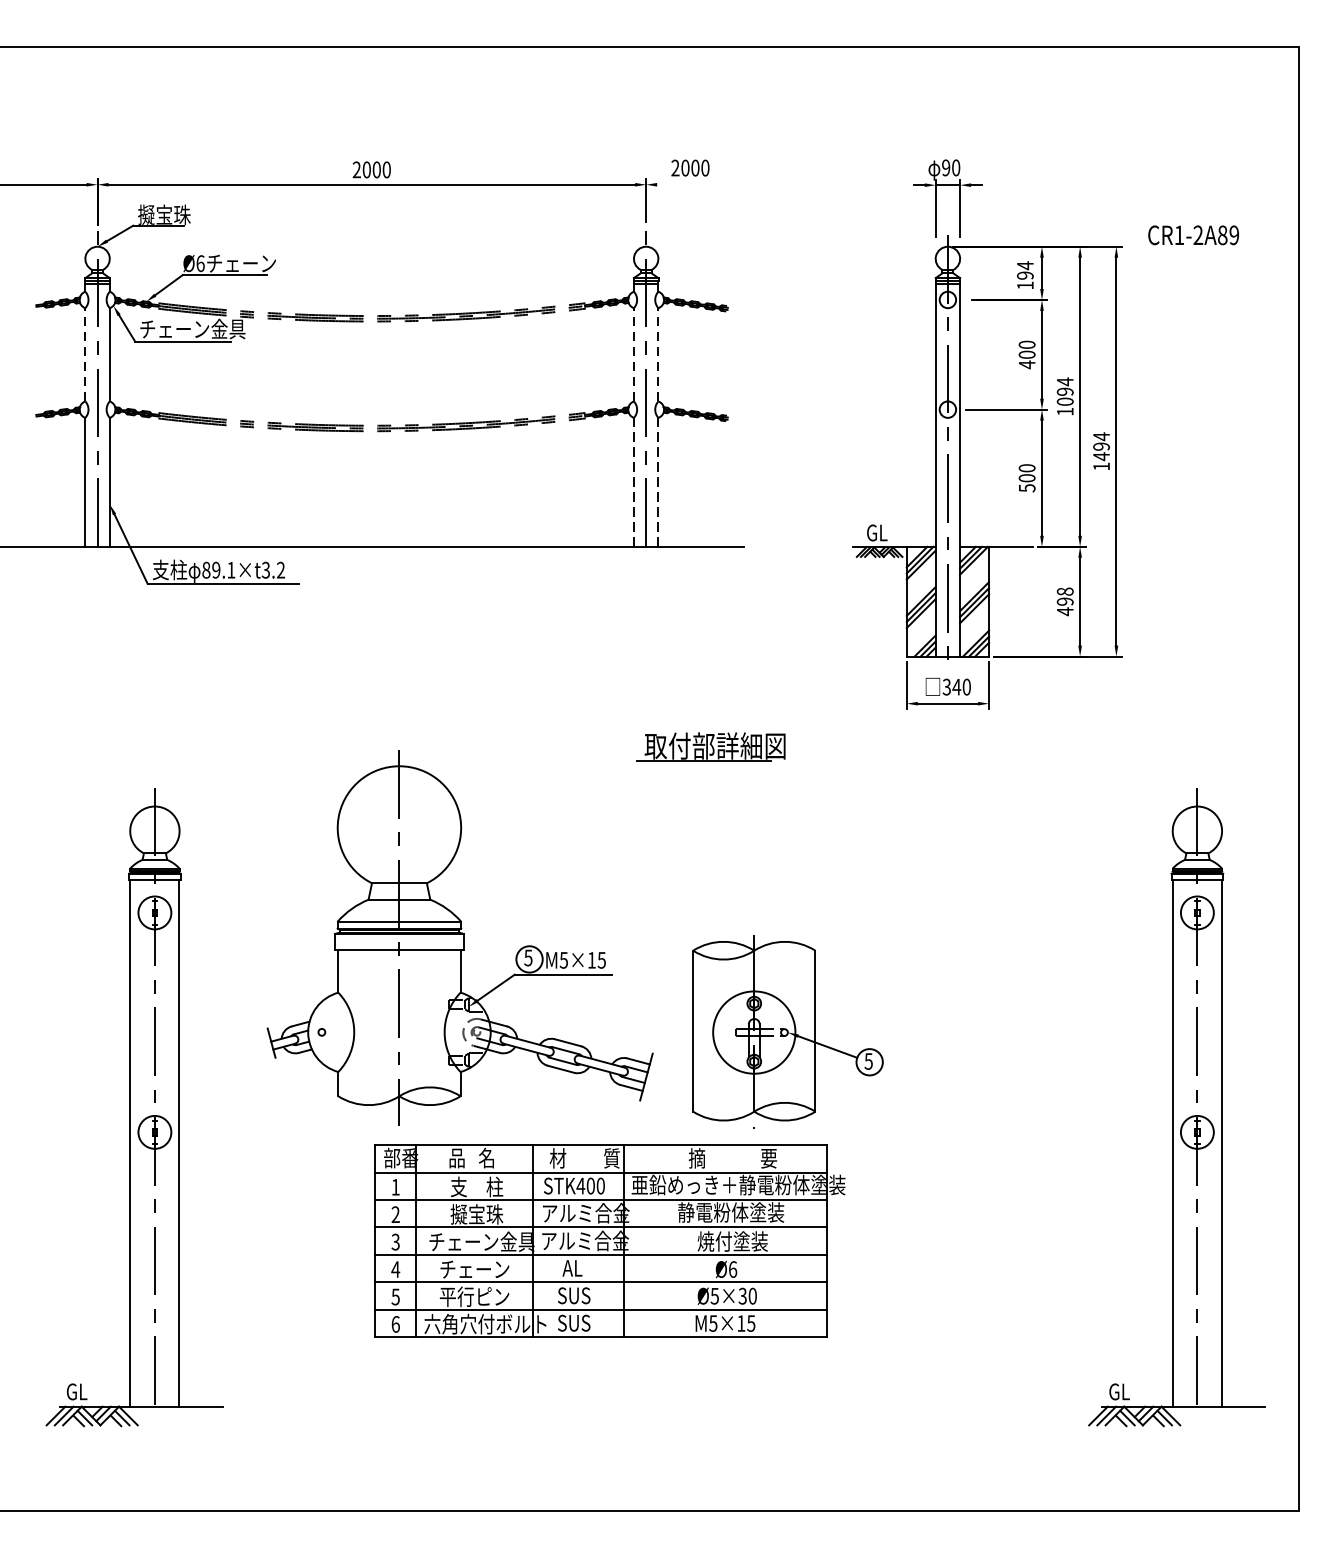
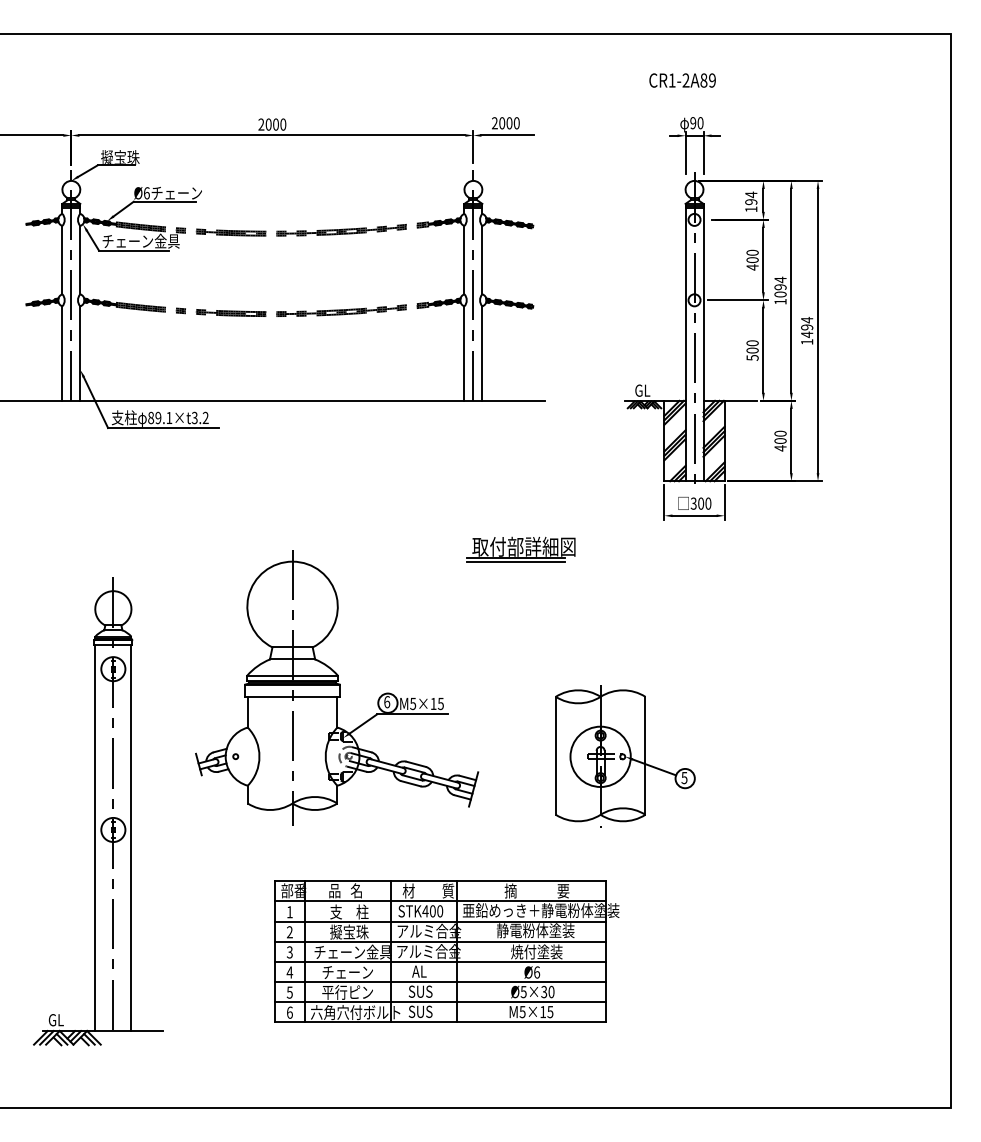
line: (692, 184) -> (507, 135), added
text: (1193, 235) -> (682, 80), moved
line: (85, 353) -> (62, 259), dashed -> solid
line: (634, 353) -> (464, 259), dashed -> solid
line: (658, 353) -> (482, 259), dashed -> solid
line: (634, 482) -> (464, 353), dashed -> solid
line: (658, 482) -> (482, 353), dashed -> solid
text: (1065, 596) -> (780, 437), 498 -> 400
text: (956, 686) -> (700, 503), 340 -> 300
line: (703, 767) -> (515, 562), added
text: (528, 958) -> (387, 702), 5 -> 6
part: (788, 1032) -> (625, 756), moved
part: (1177, 1107) -> (862, 811), removed
part: (609, 1240) -> (446, 951), moved

